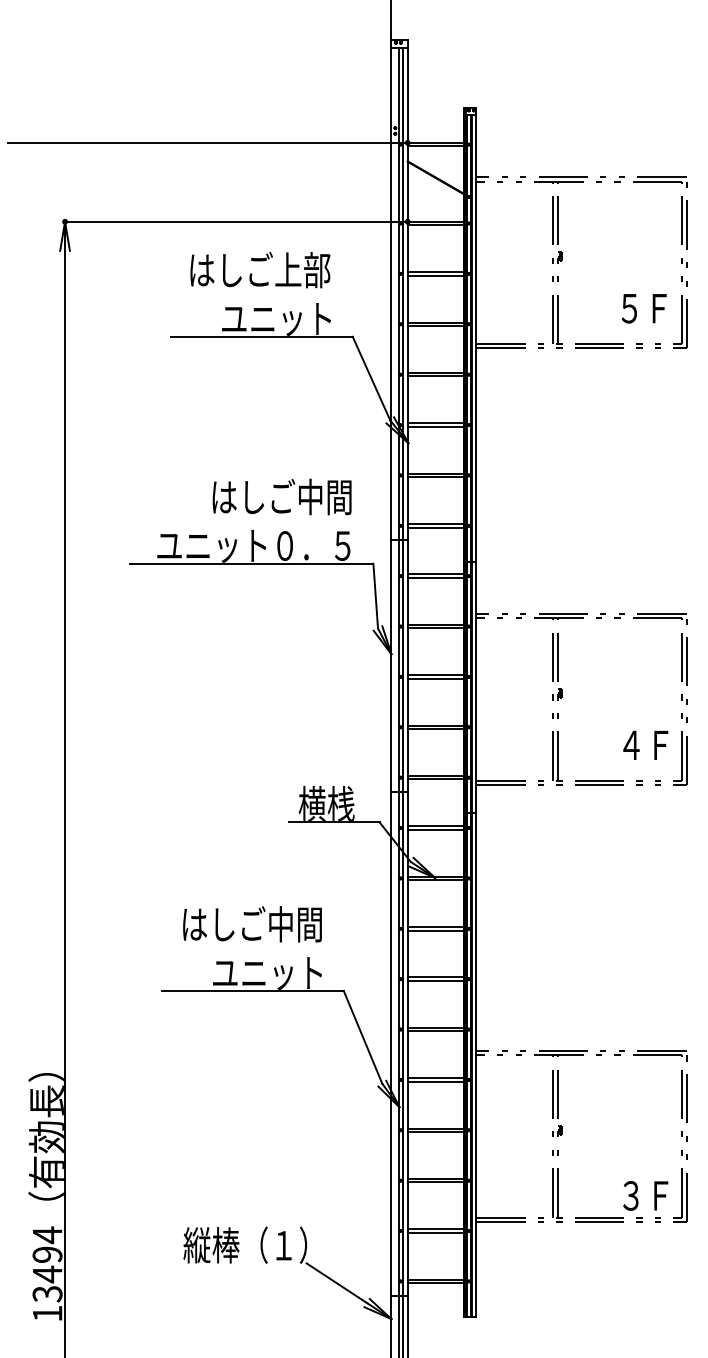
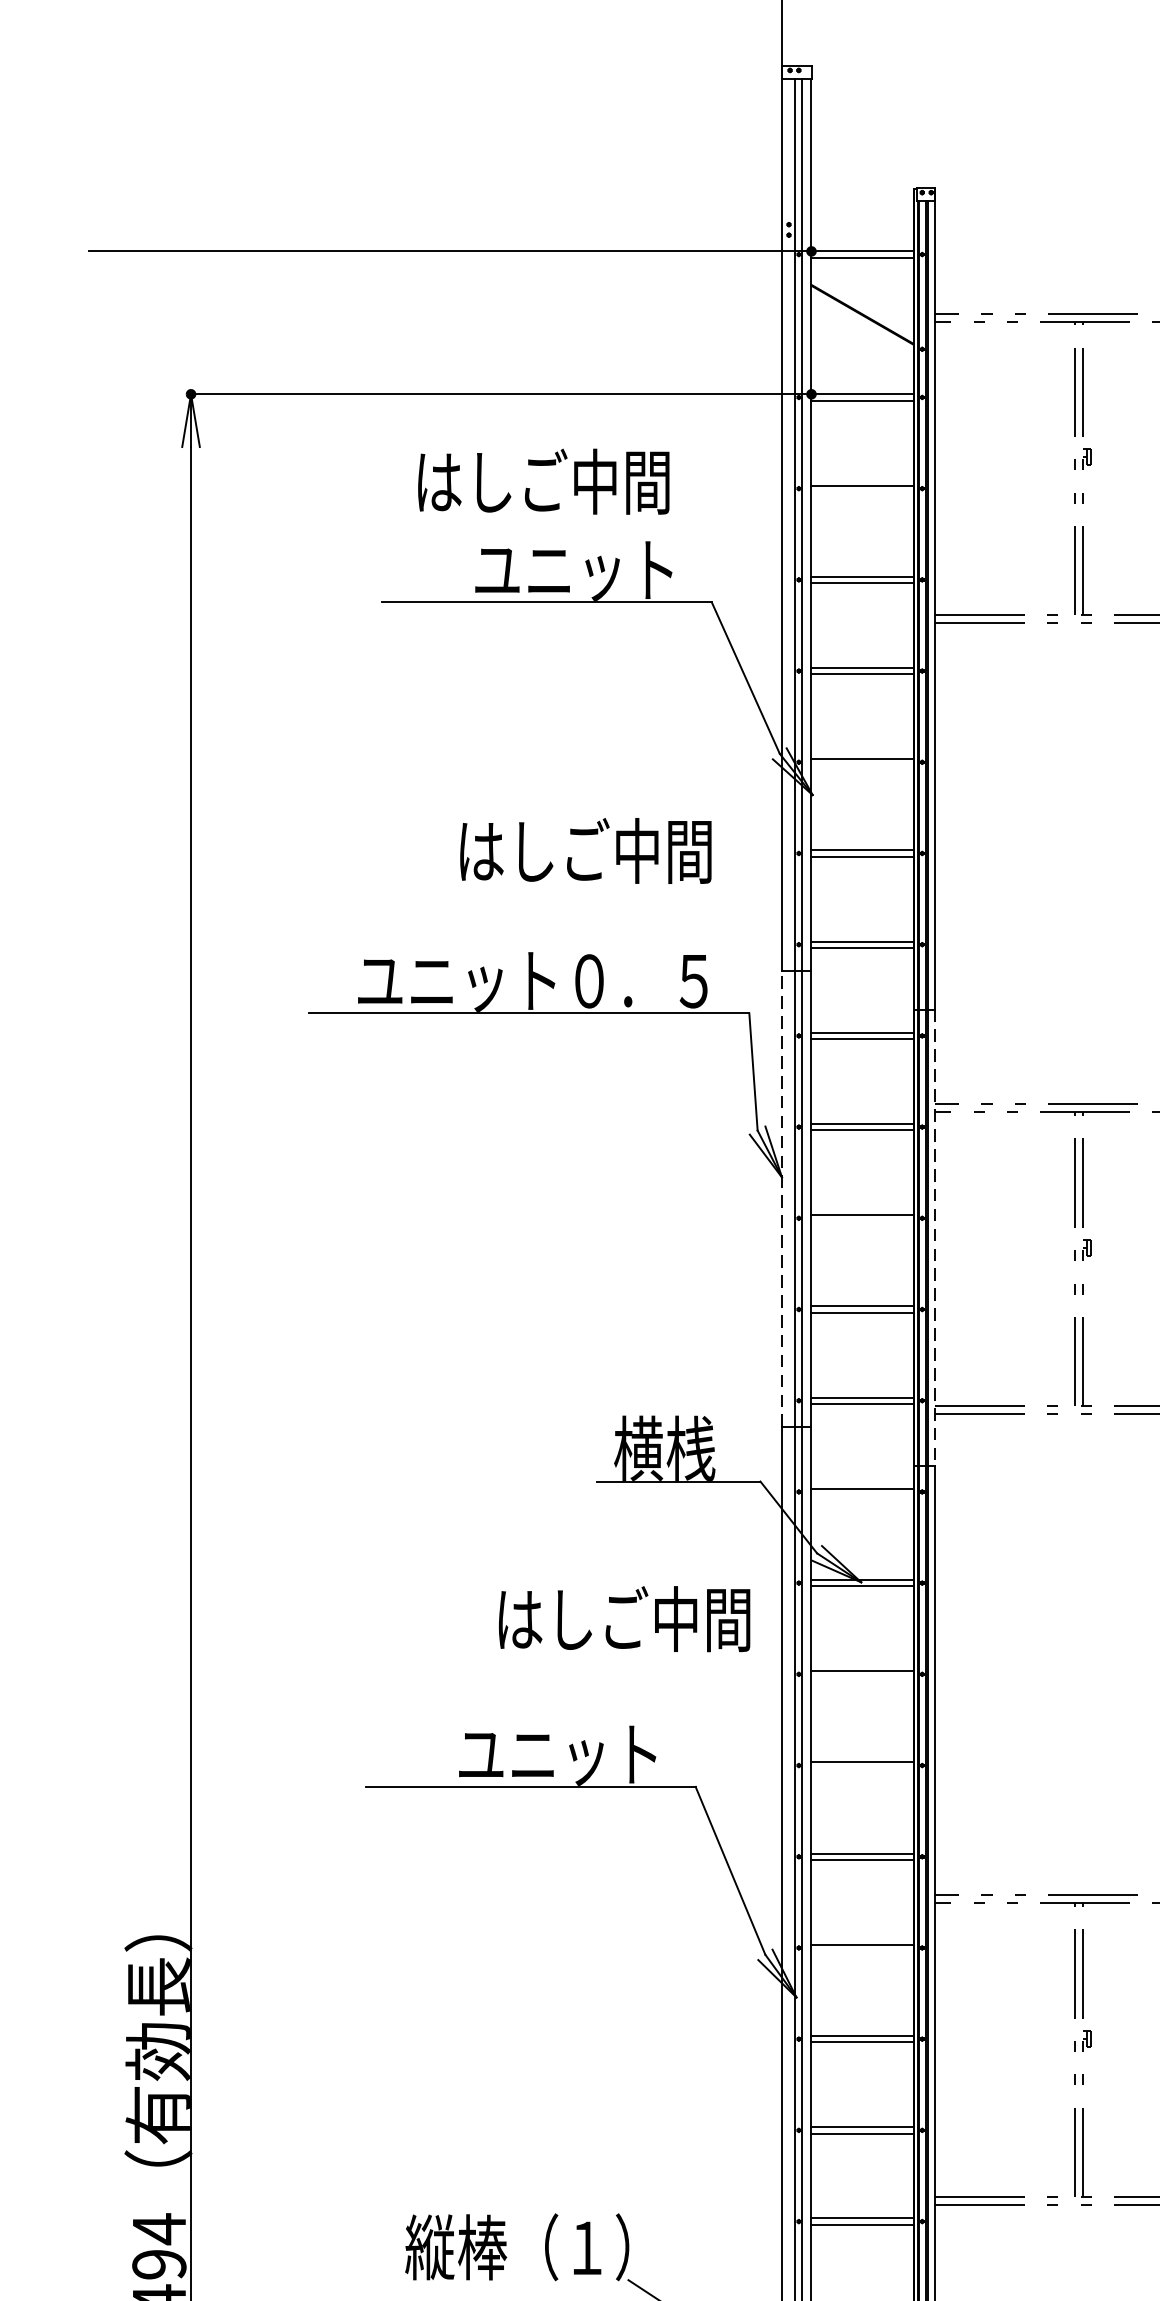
text: (302, 269) -> (620, 480), はしご上部 -> はしご中間
line: (435, 275) -> (861, 491), removed
line: (435, 426) -> (861, 764), removed
text: (281, 496) -> (584, 850), moved
line: (391, 666) -> (782, 1199), solid -> dashed
line: (435, 678) -> (861, 1221), removed
line: (476, 687) -> (935, 1237), solid -> dashed
line: (435, 829) -> (861, 1494), removed
text: (252, 924) -> (624, 1619), moved
line: (435, 930) -> (861, 1677), removed
line: (435, 980) -> (861, 1767), removed
line: (435, 1081) -> (861, 1950), removed

